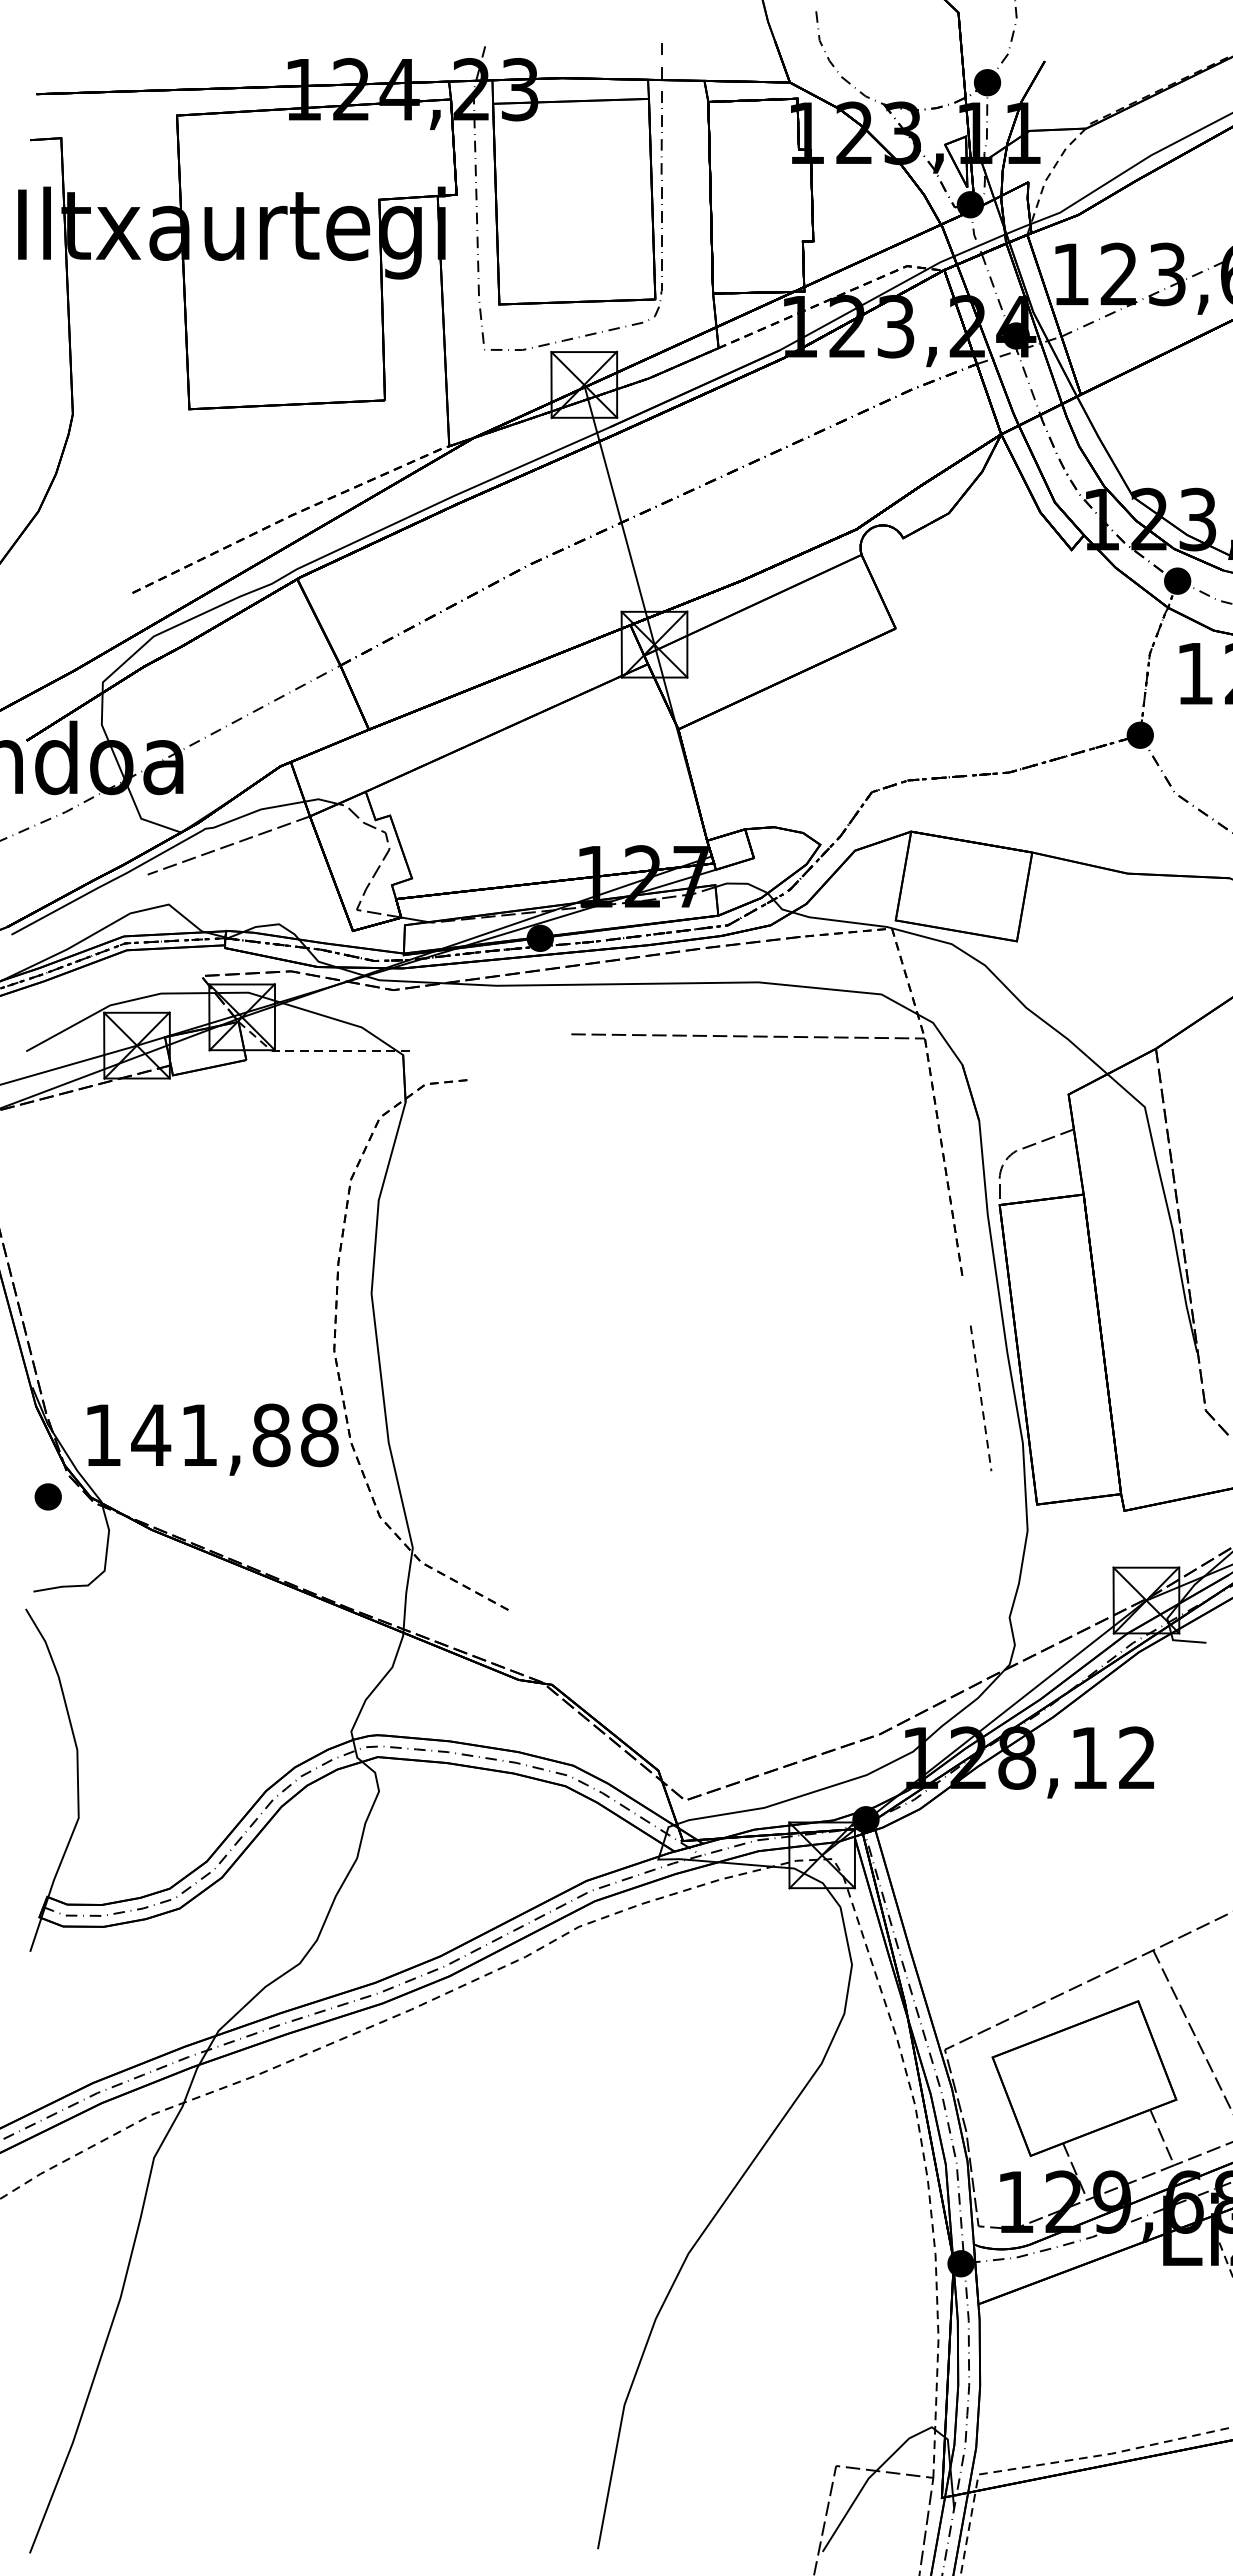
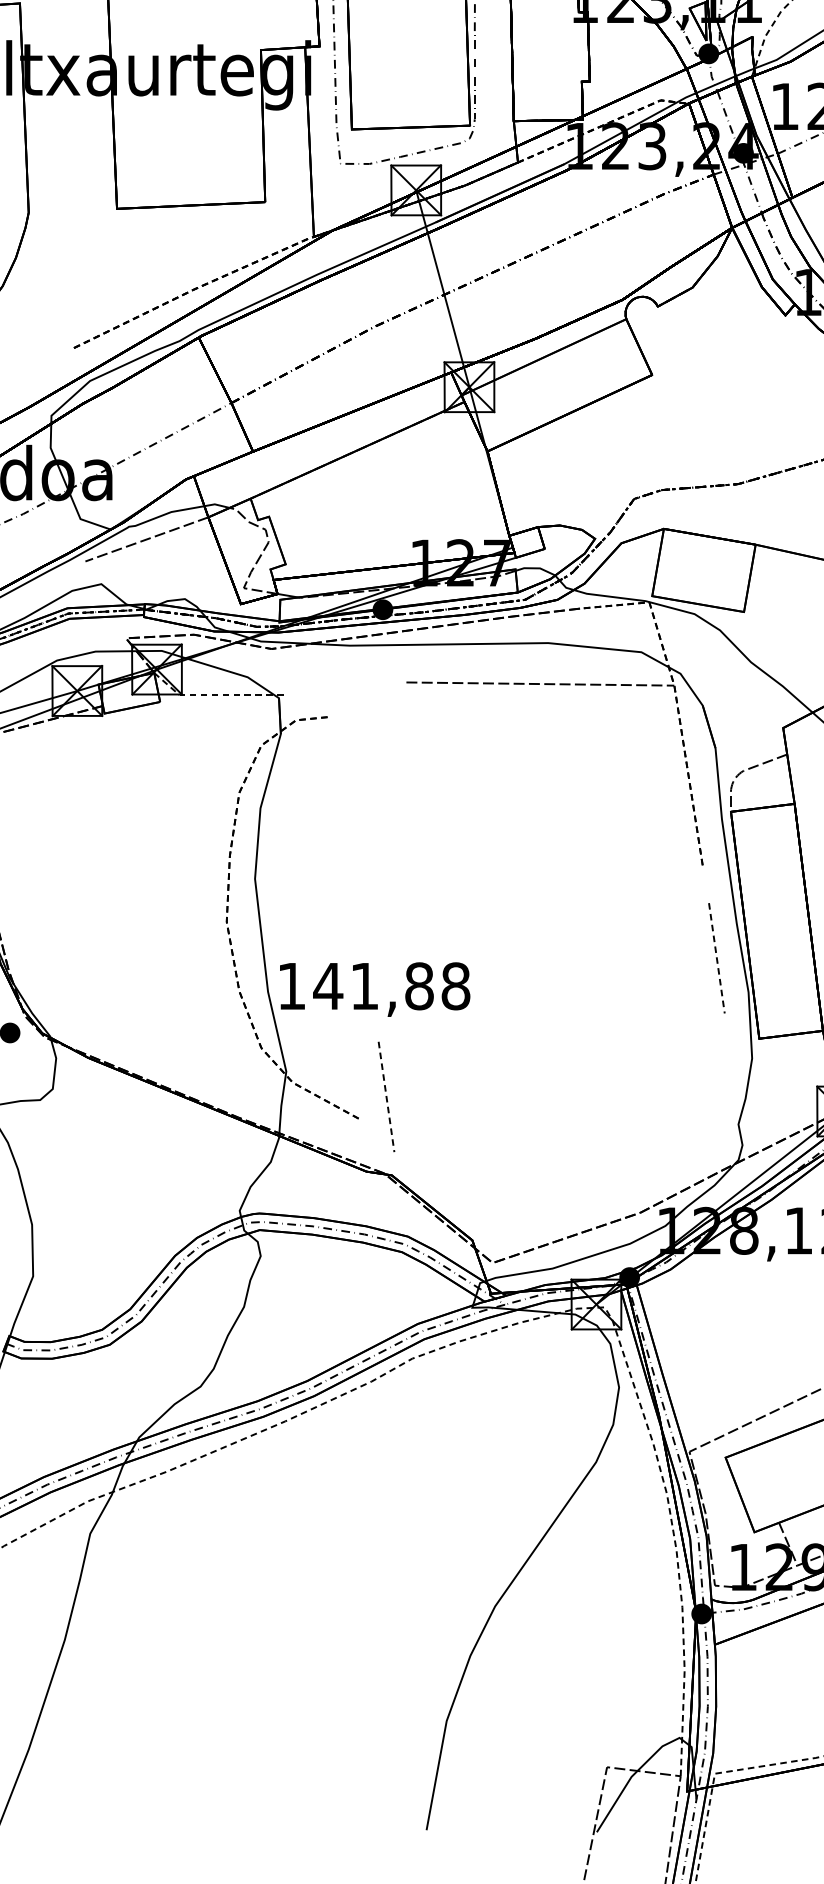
text: (212, 1439) -> (374, 989), moved
line: (544, 1581) -> (386, 1097), added

